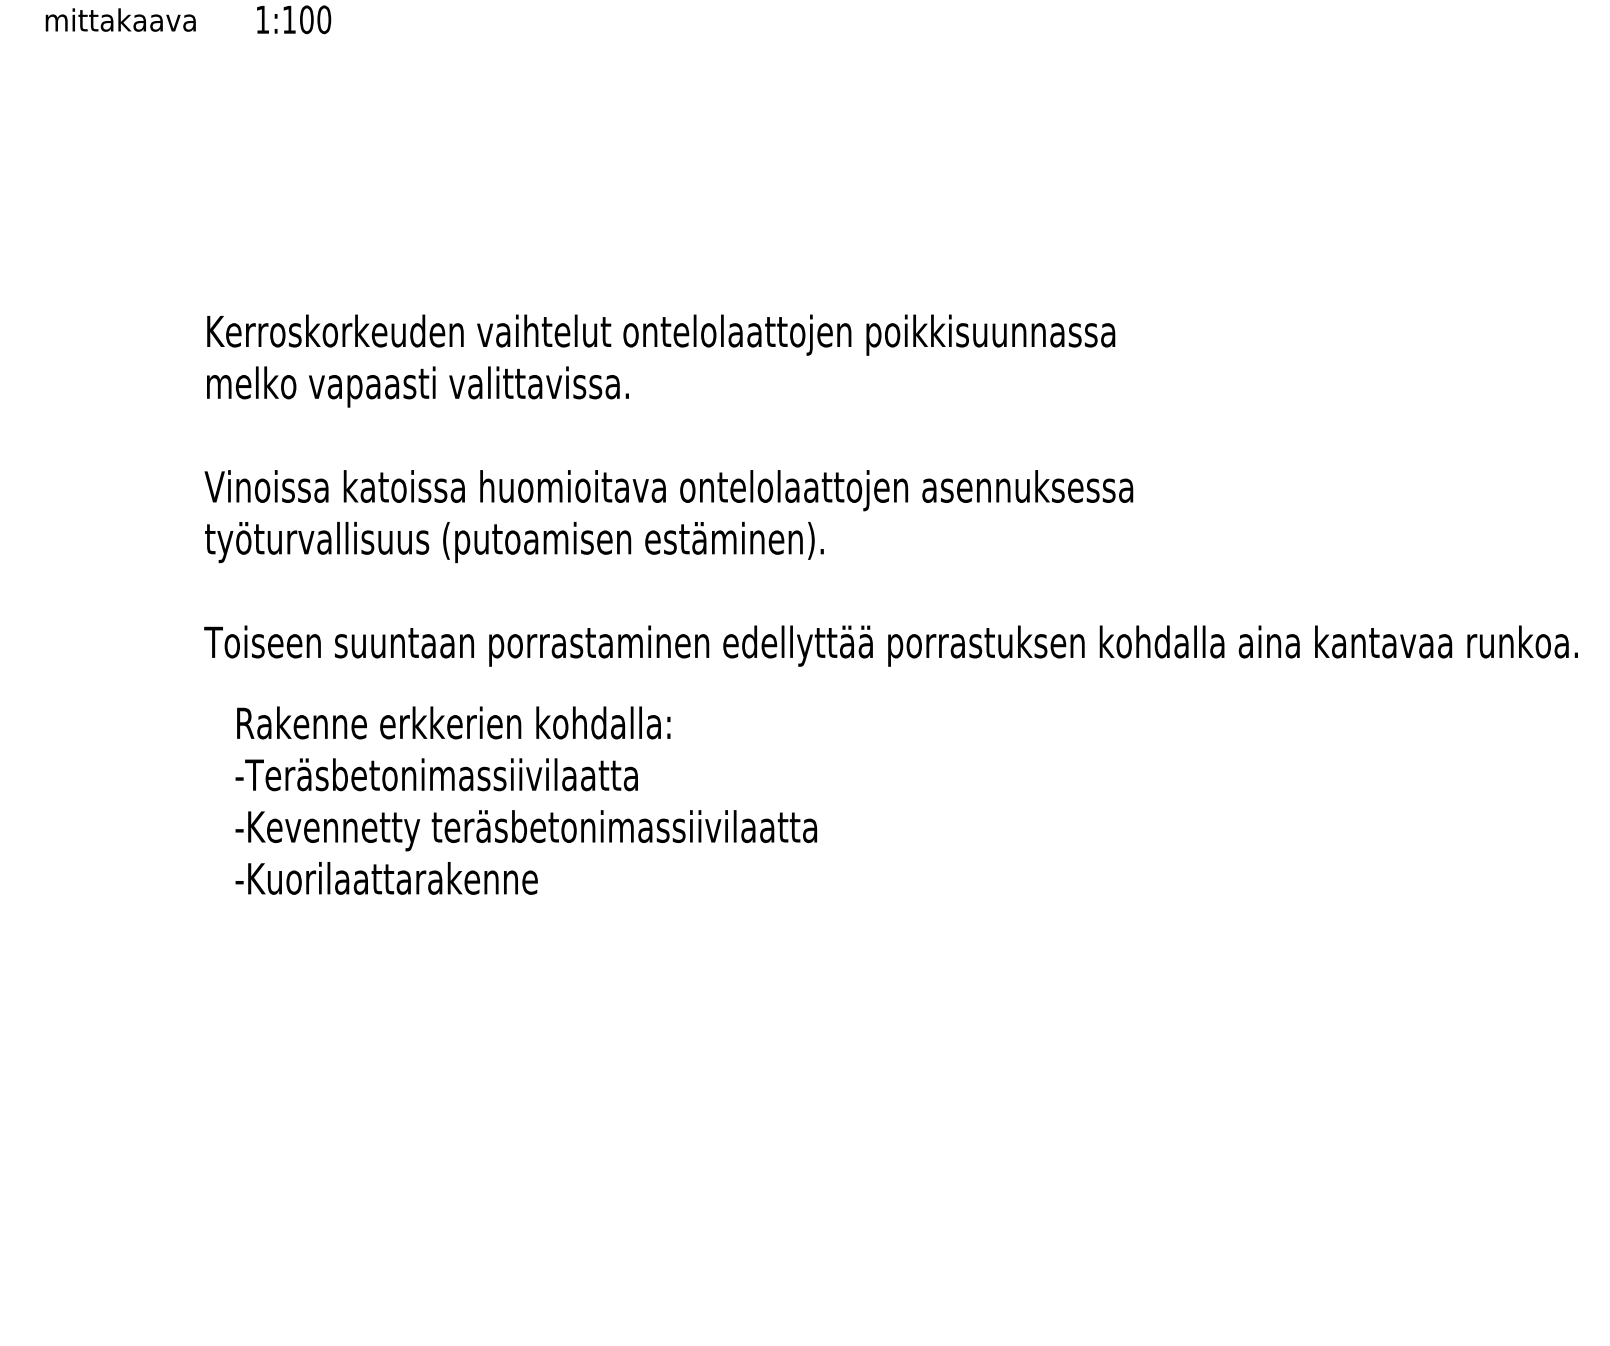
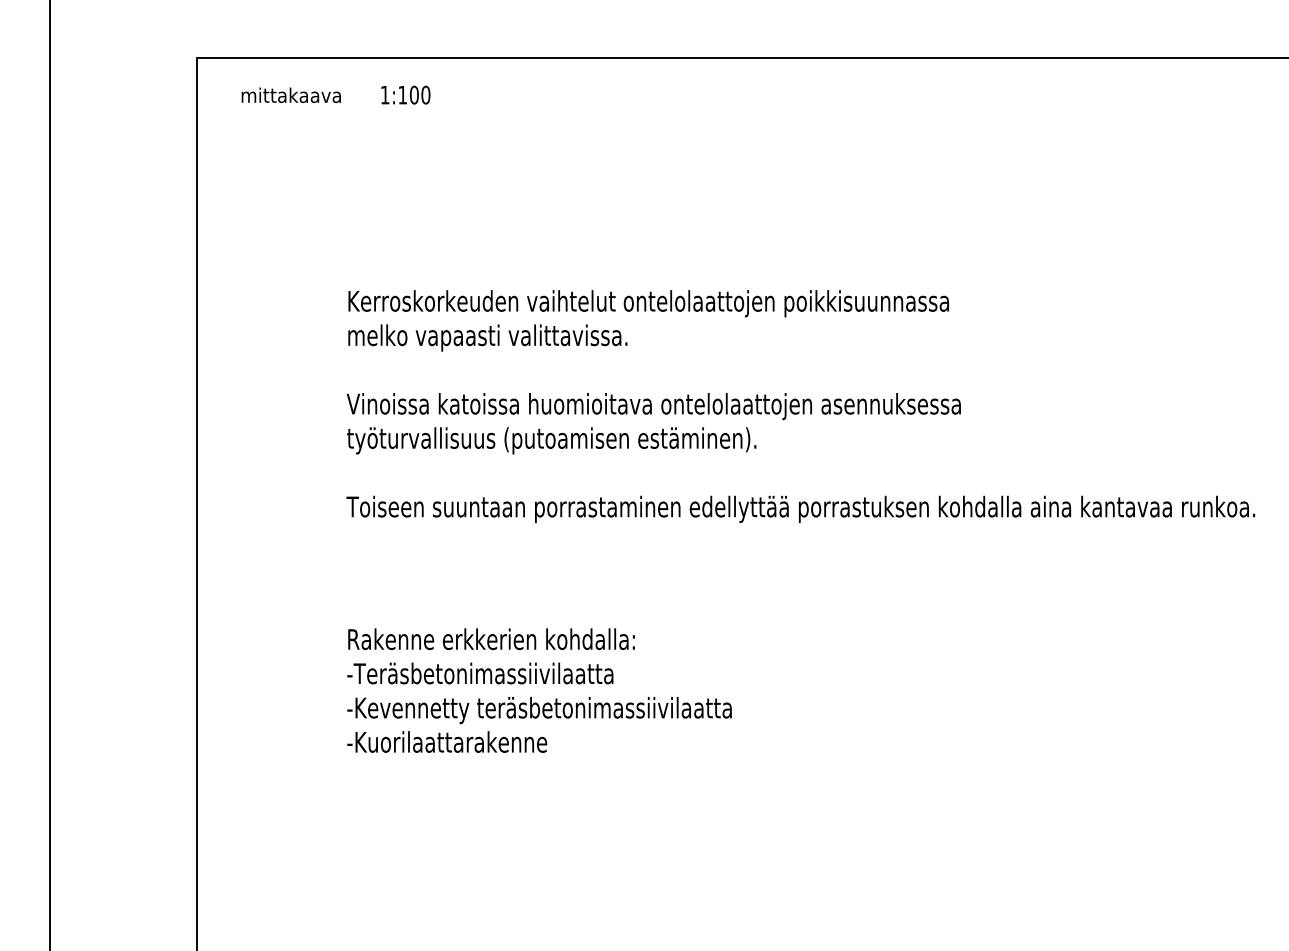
text: (526, 800) -> (539, 690), moved

